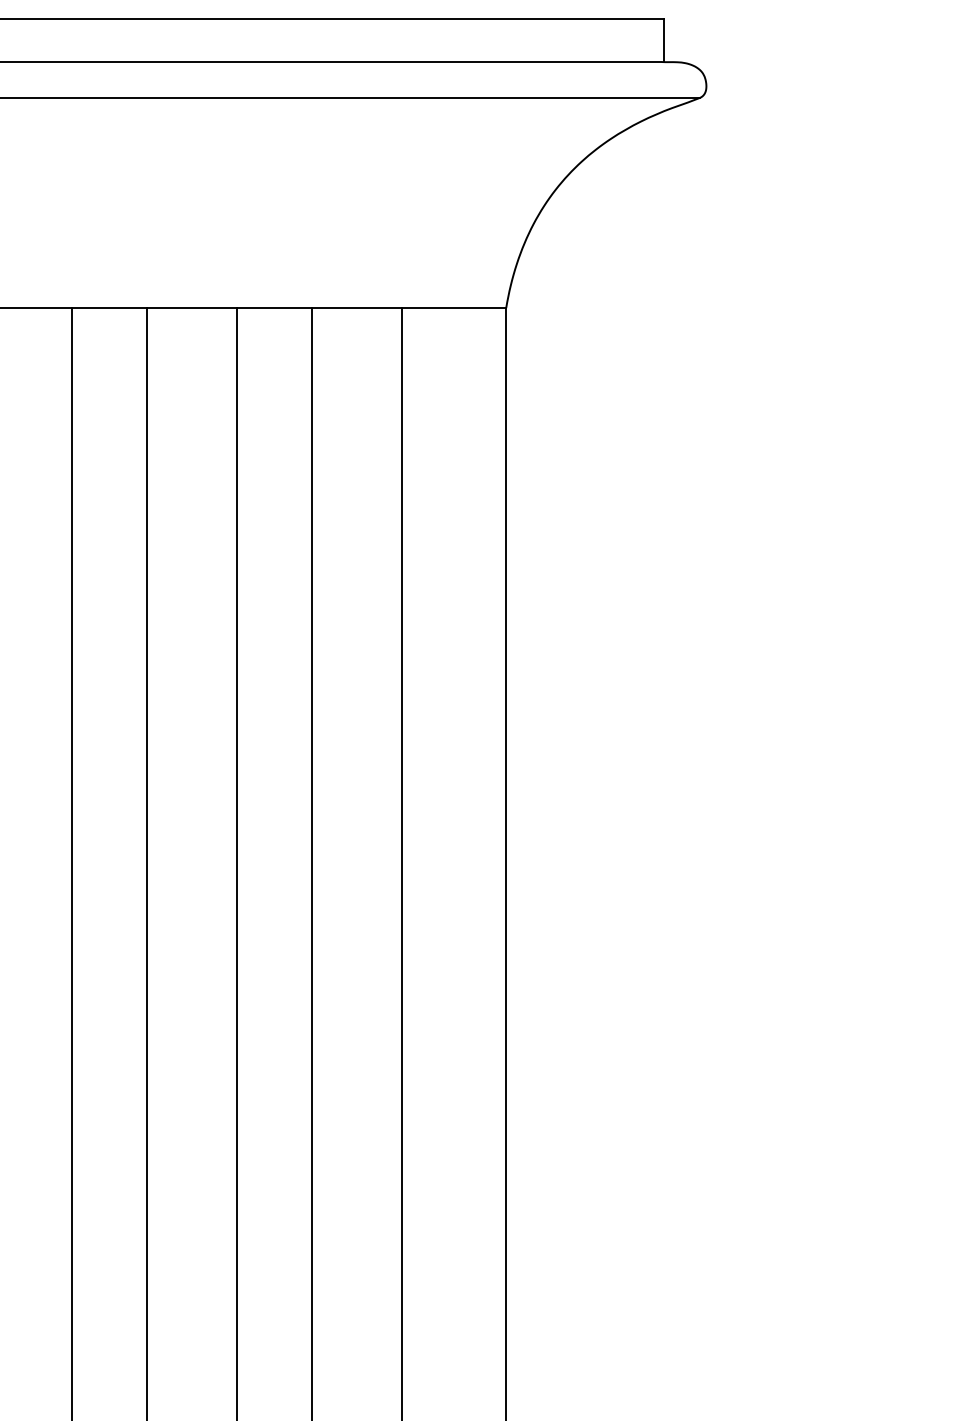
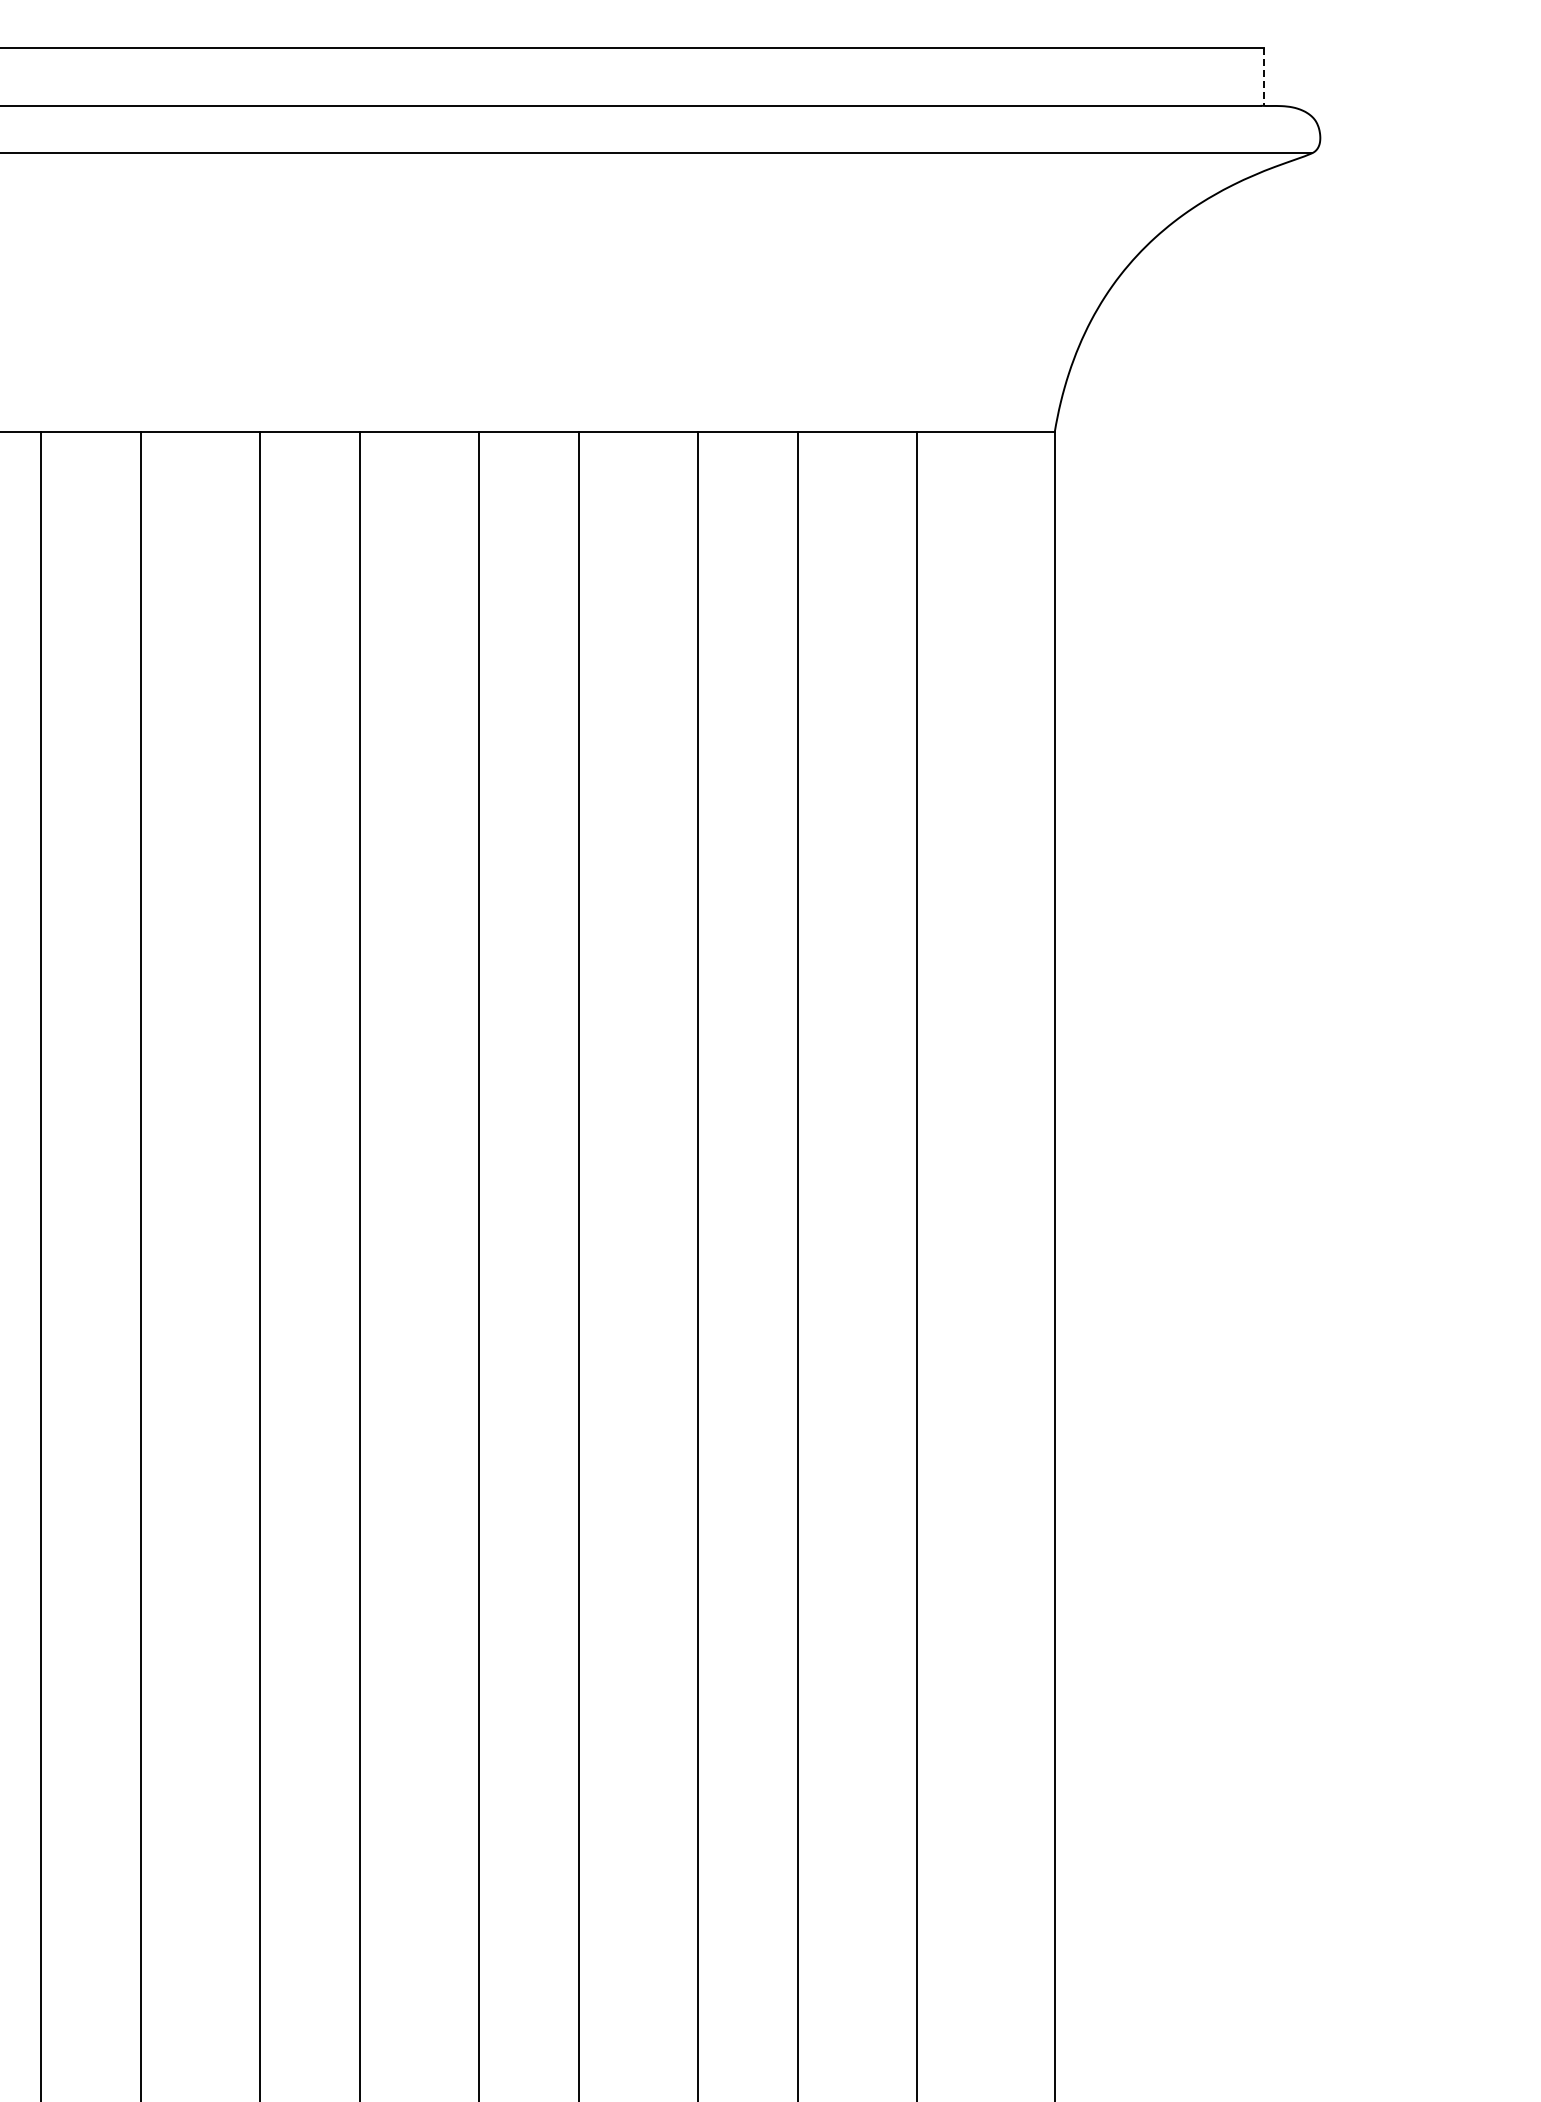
line: (664, 40) -> (1264, 77), solid -> dashed

